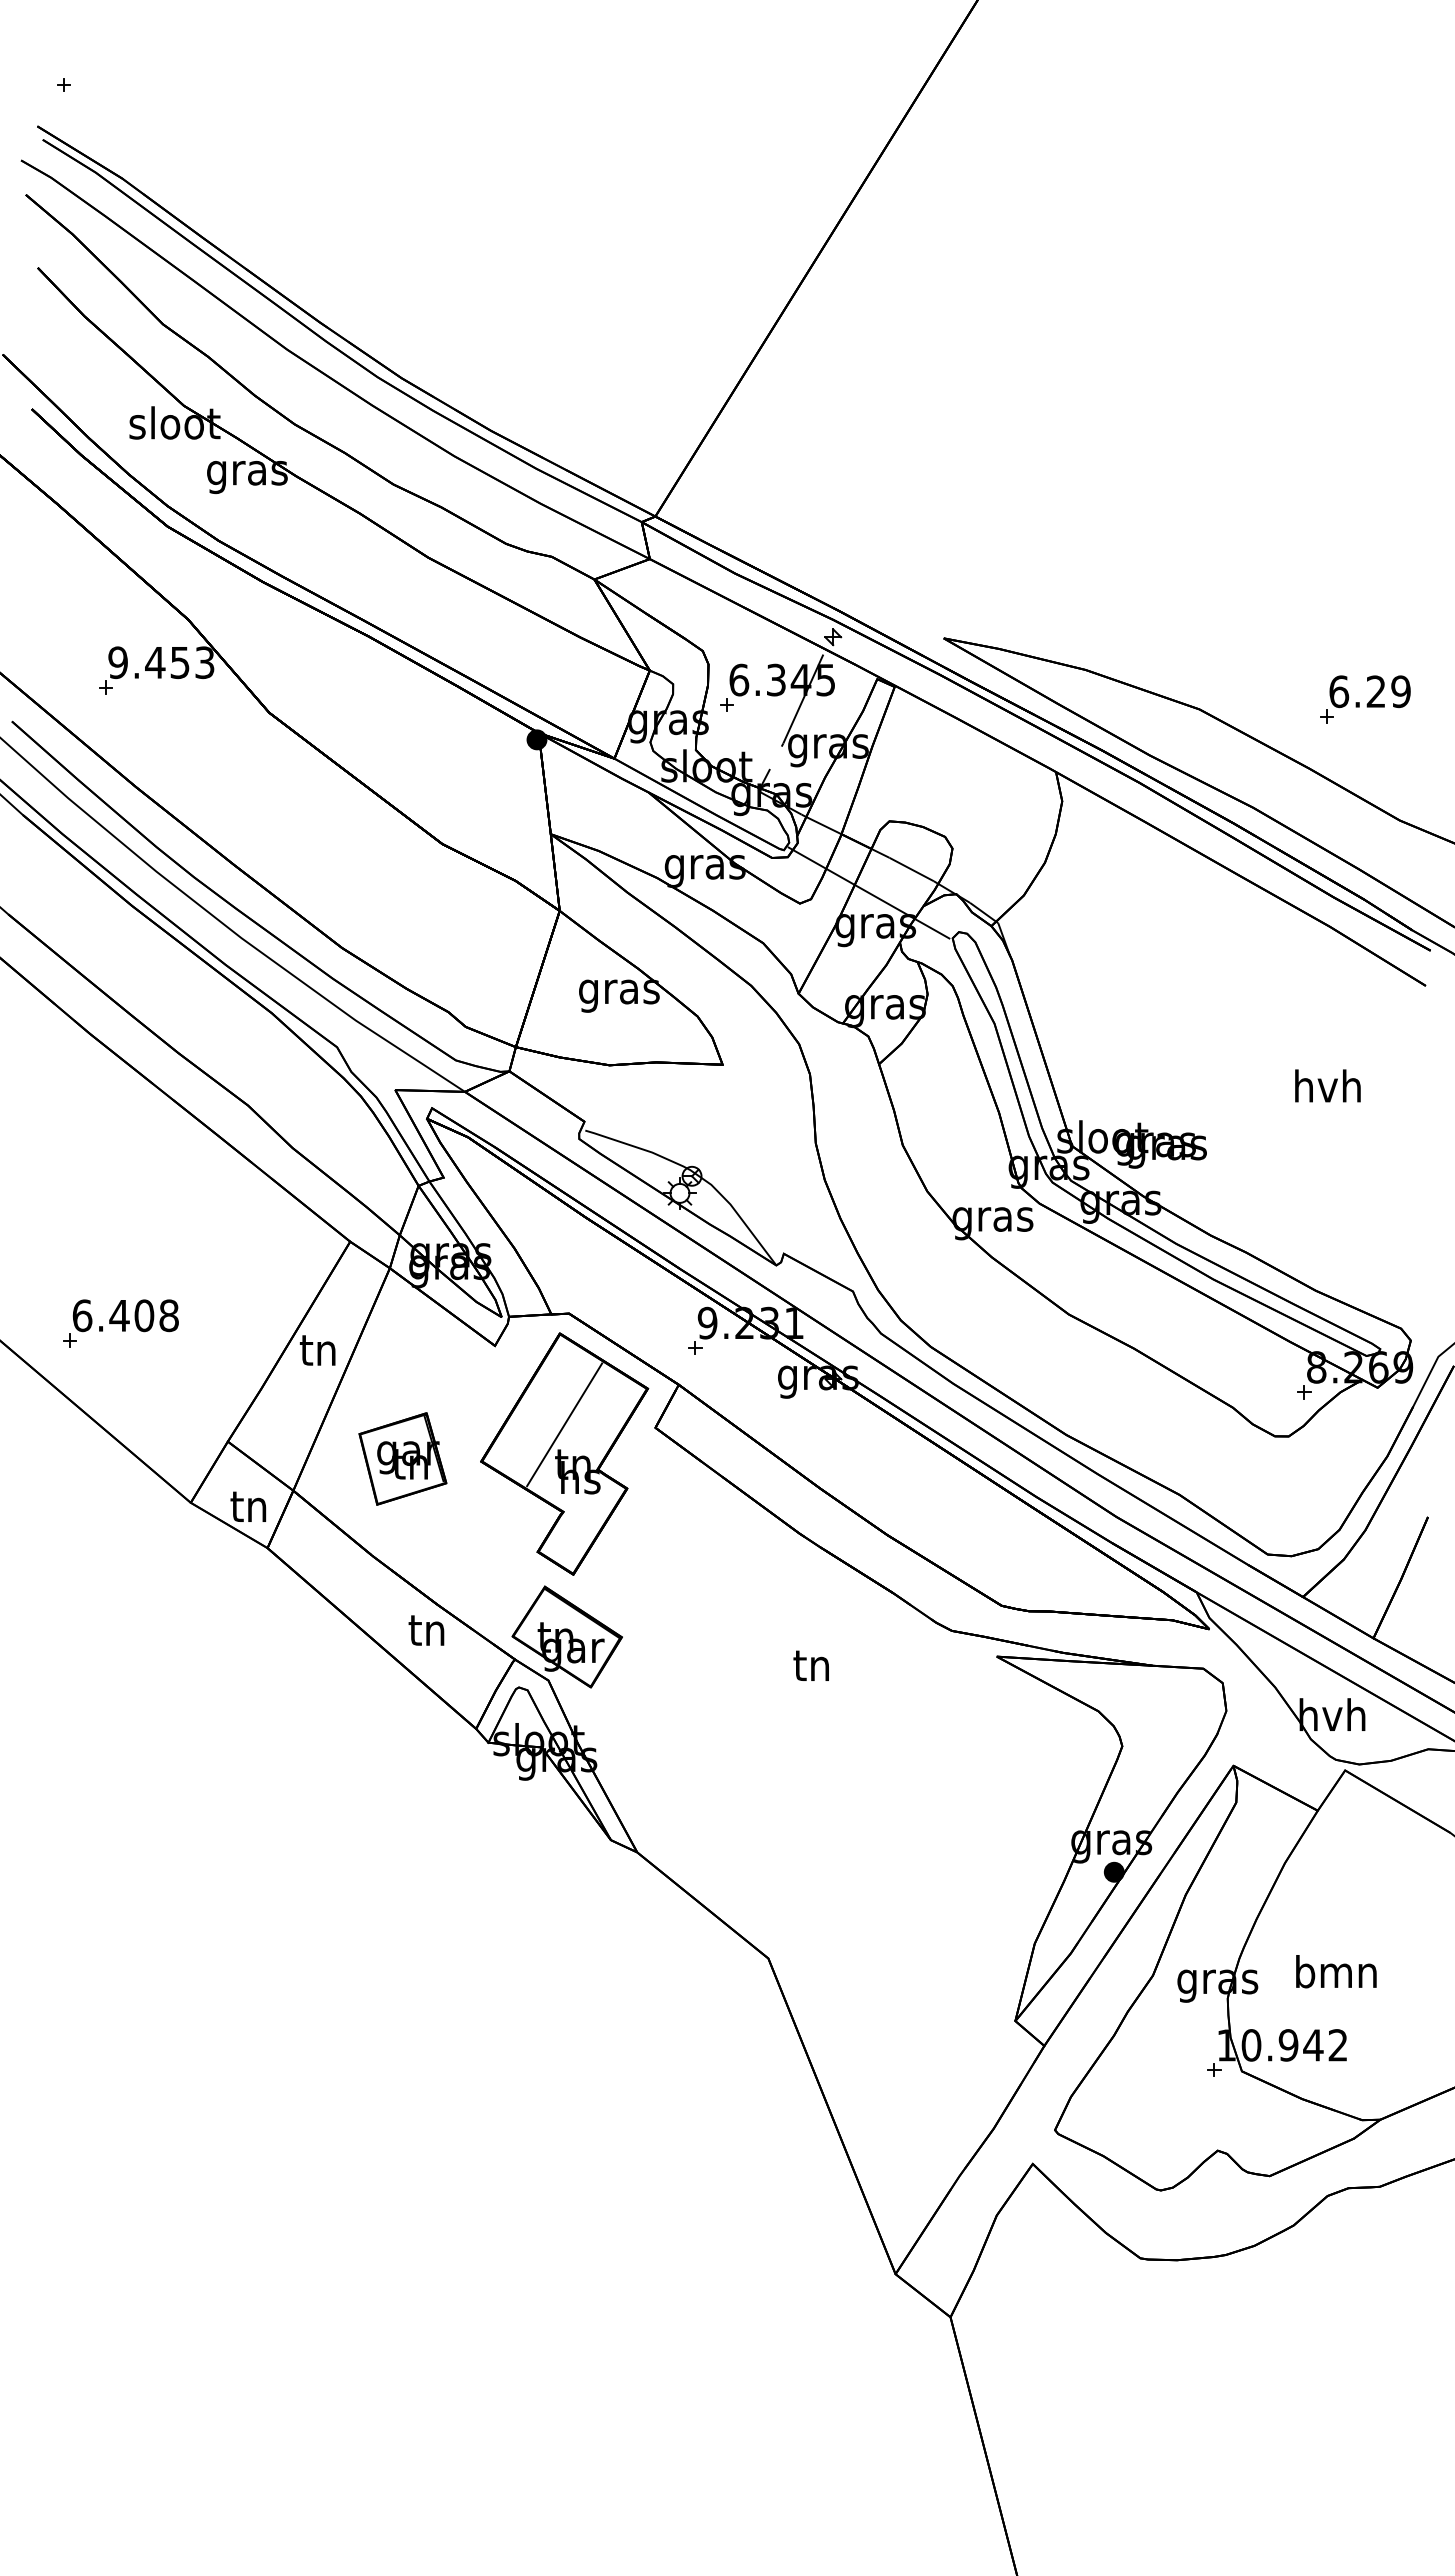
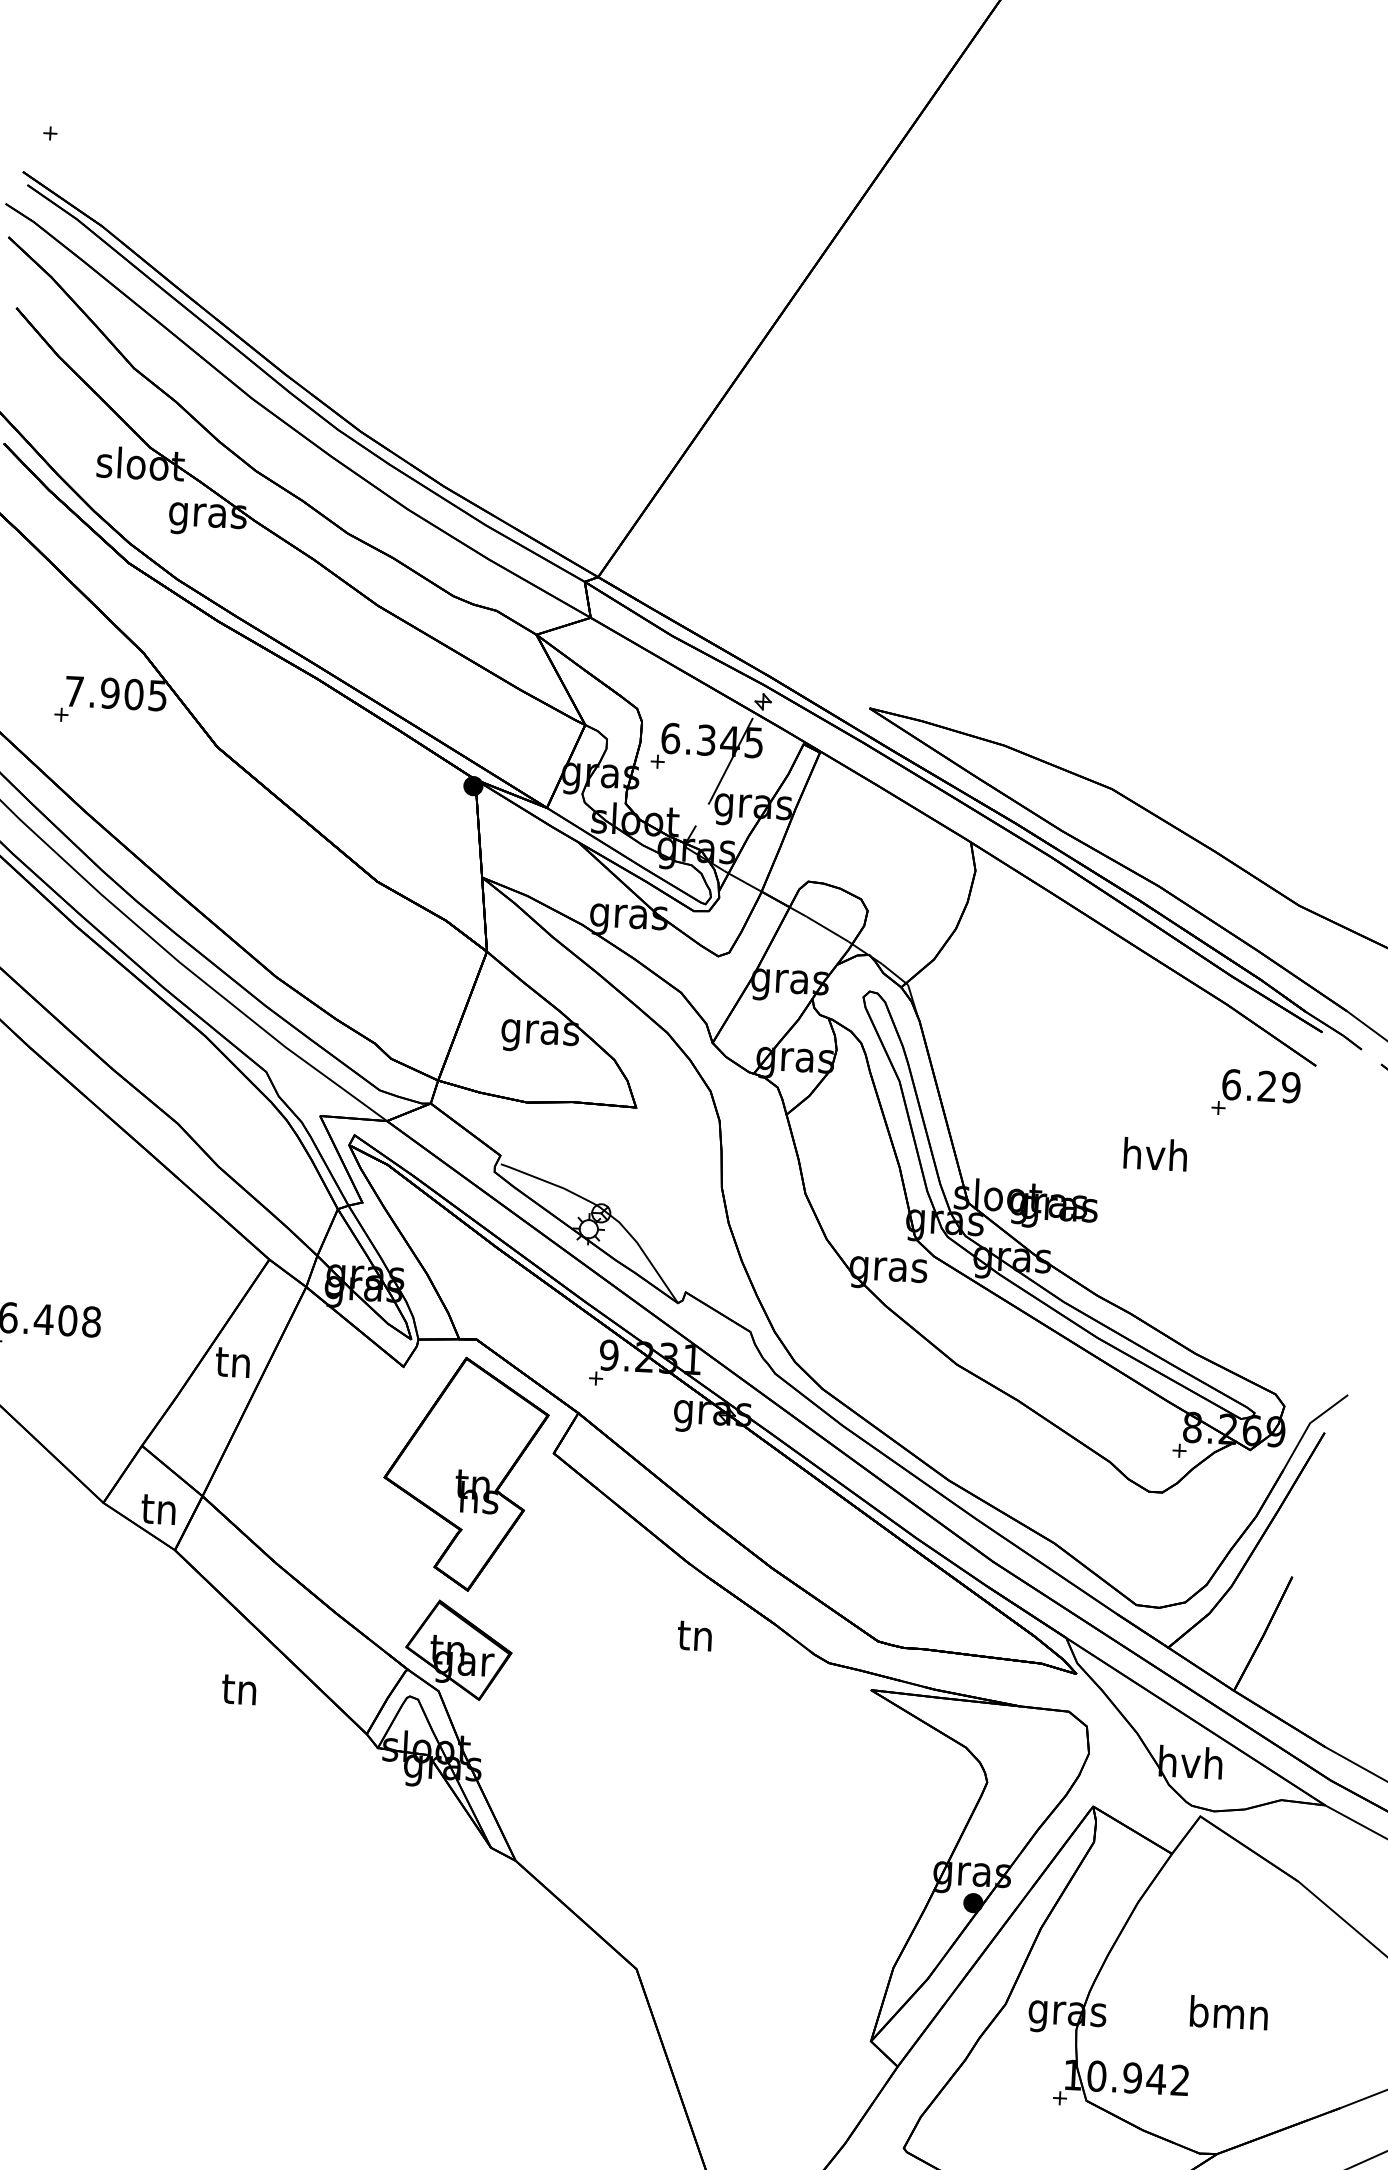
text: (161, 662) -> (116, 693), 9.453 -> 7.905
part: (1365, 699) -> (1256, 1093), moved
line: (868, 892) -> (784, 949), removed
text: (1327, 1085) -> (1155, 1153), moved
line: (564, 1424) -> (466, 1445), removed
part: (402, 1458) -> (309, 1470), removed
text: (426, 1630) -> (239, 1689), moved
text: (810, 1665) -> (694, 1635), moved
text: (1336, 1971) -> (1229, 2012), moved

